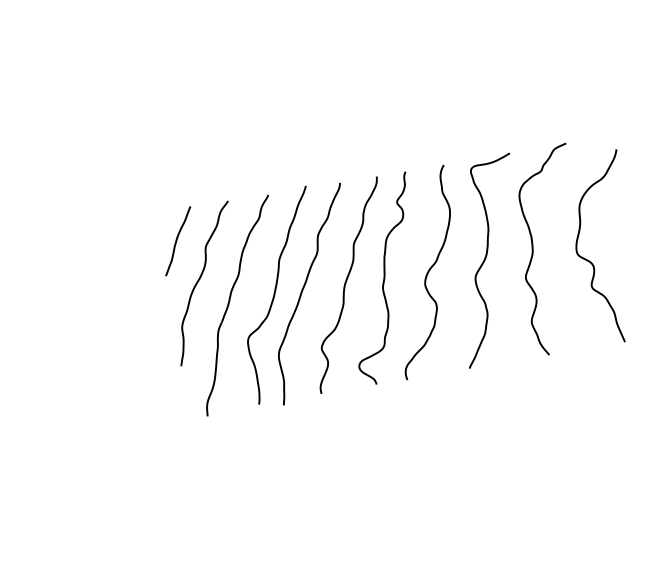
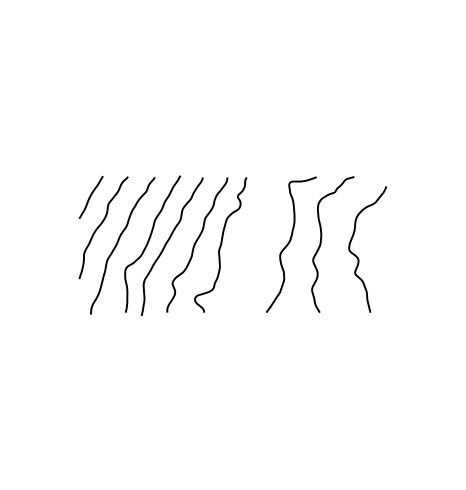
curve: (425, 274) -> (248, 246), removed

